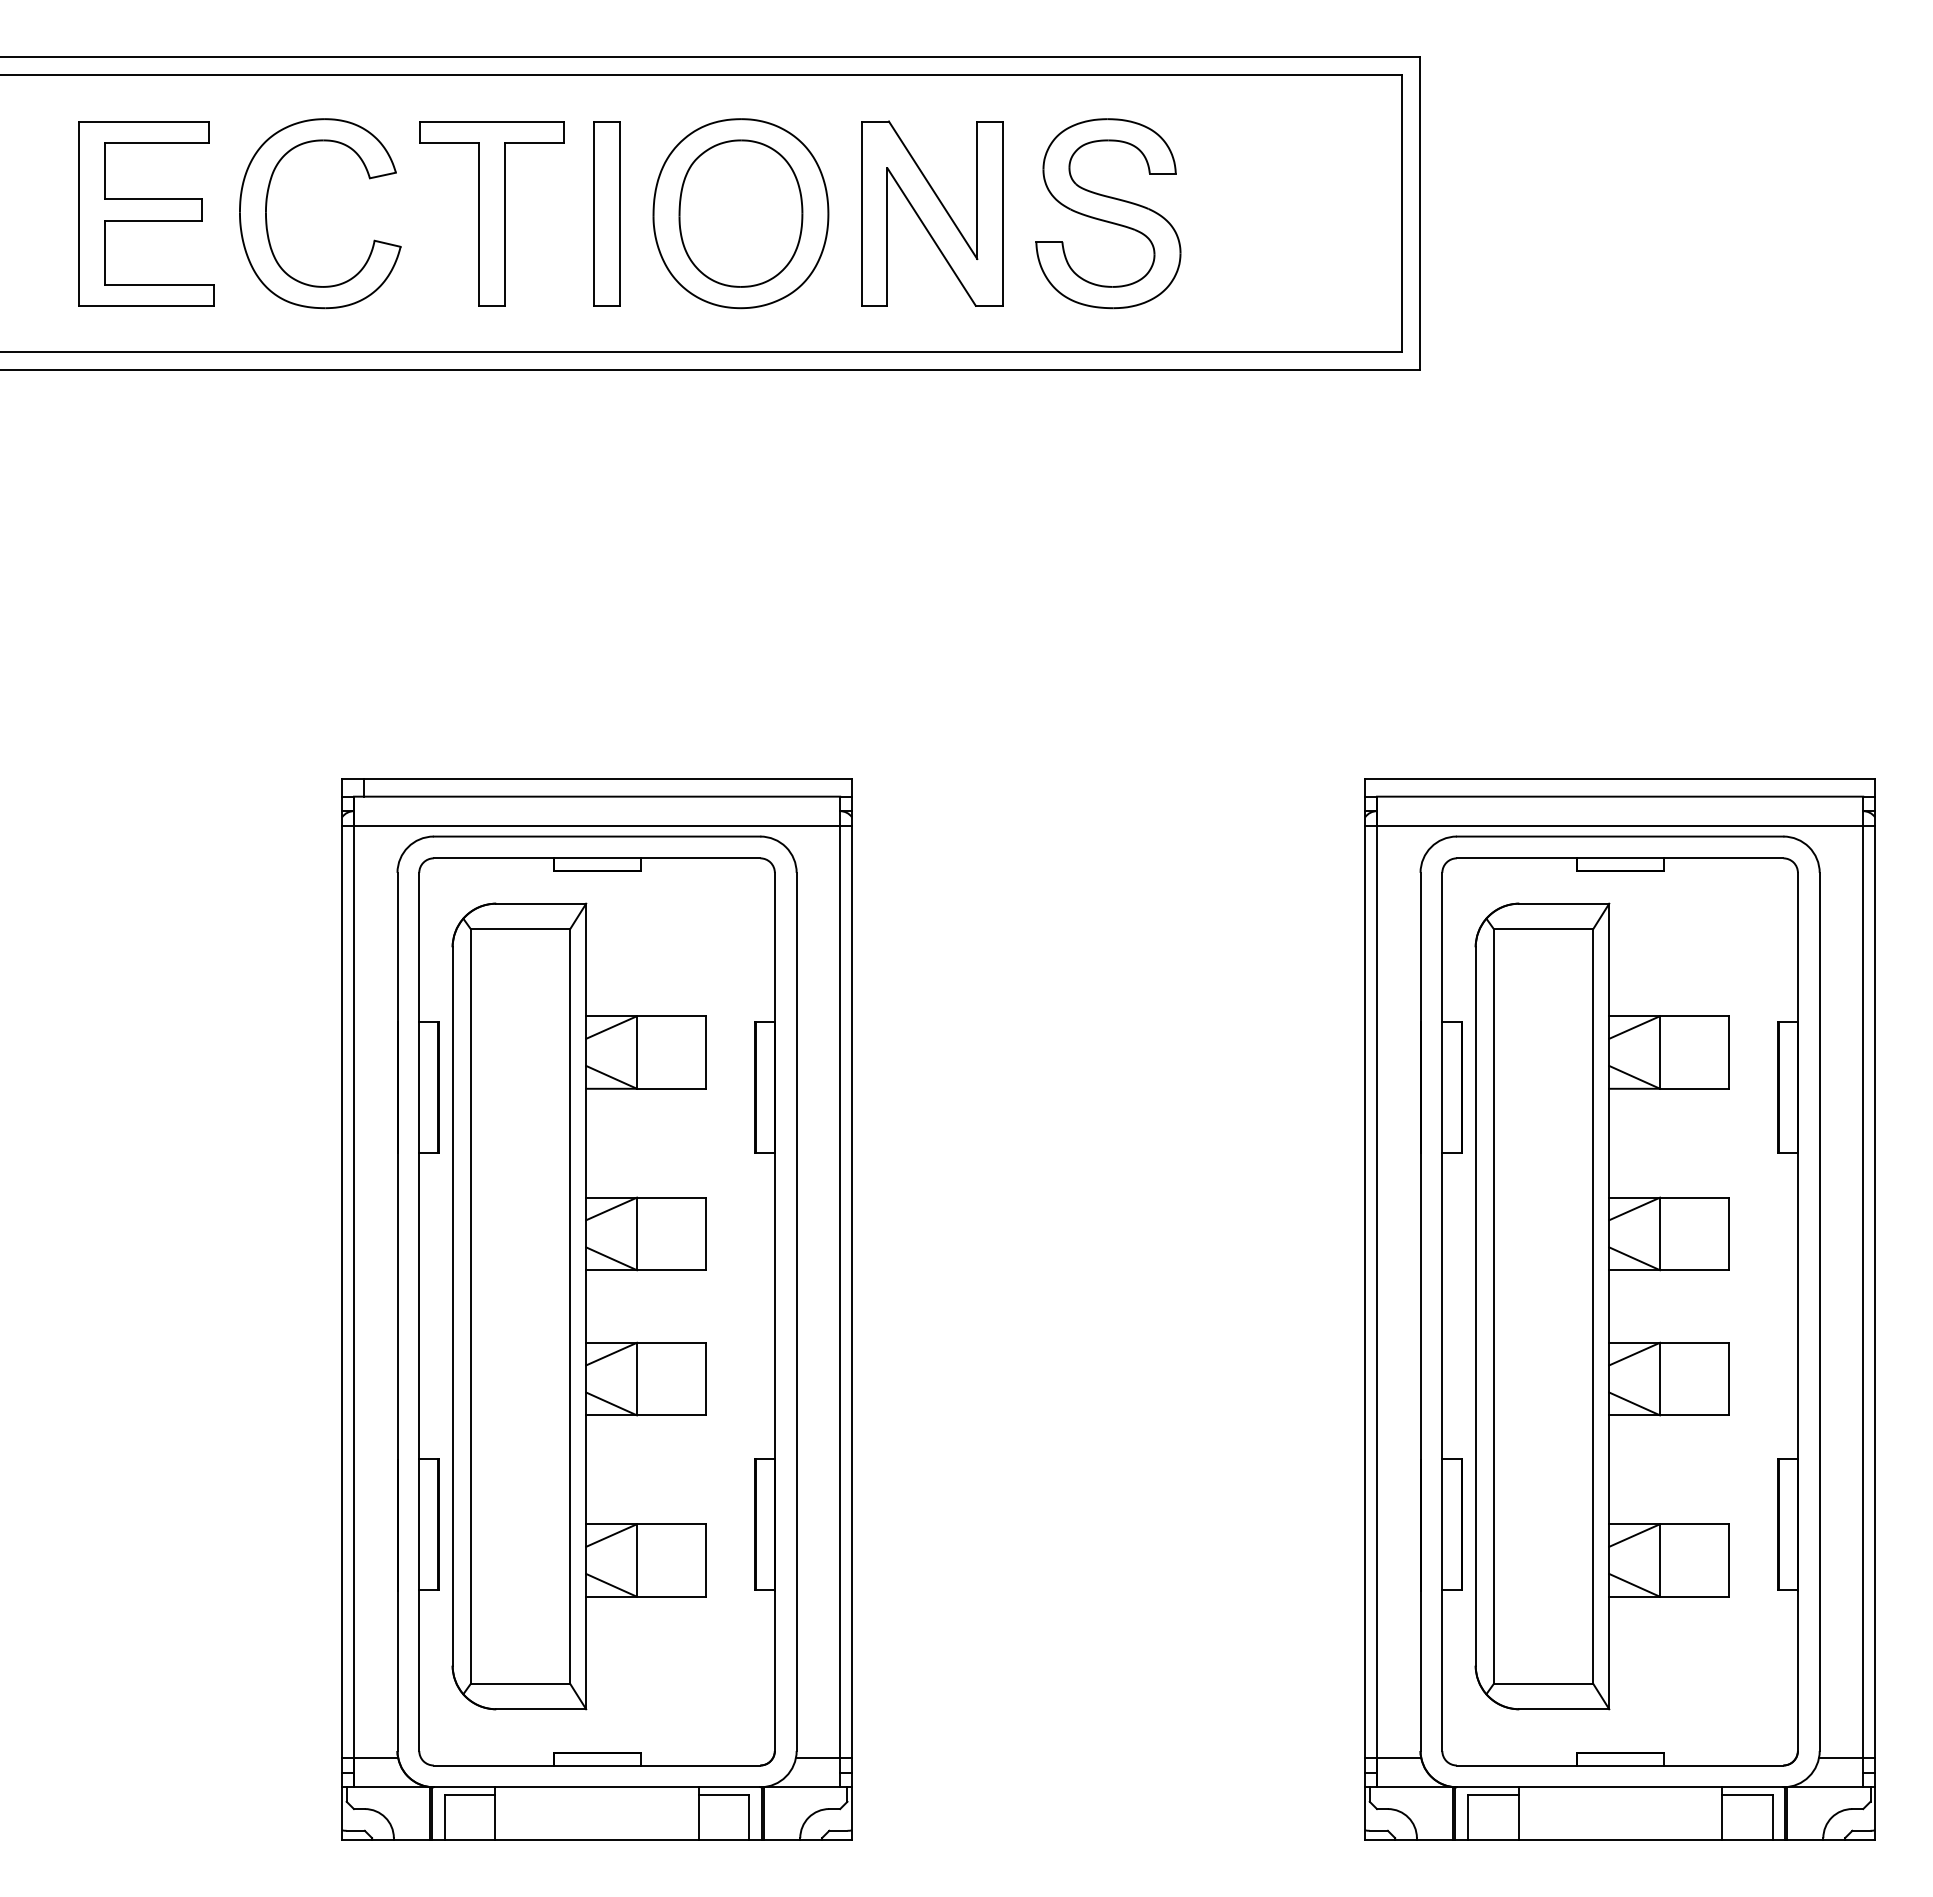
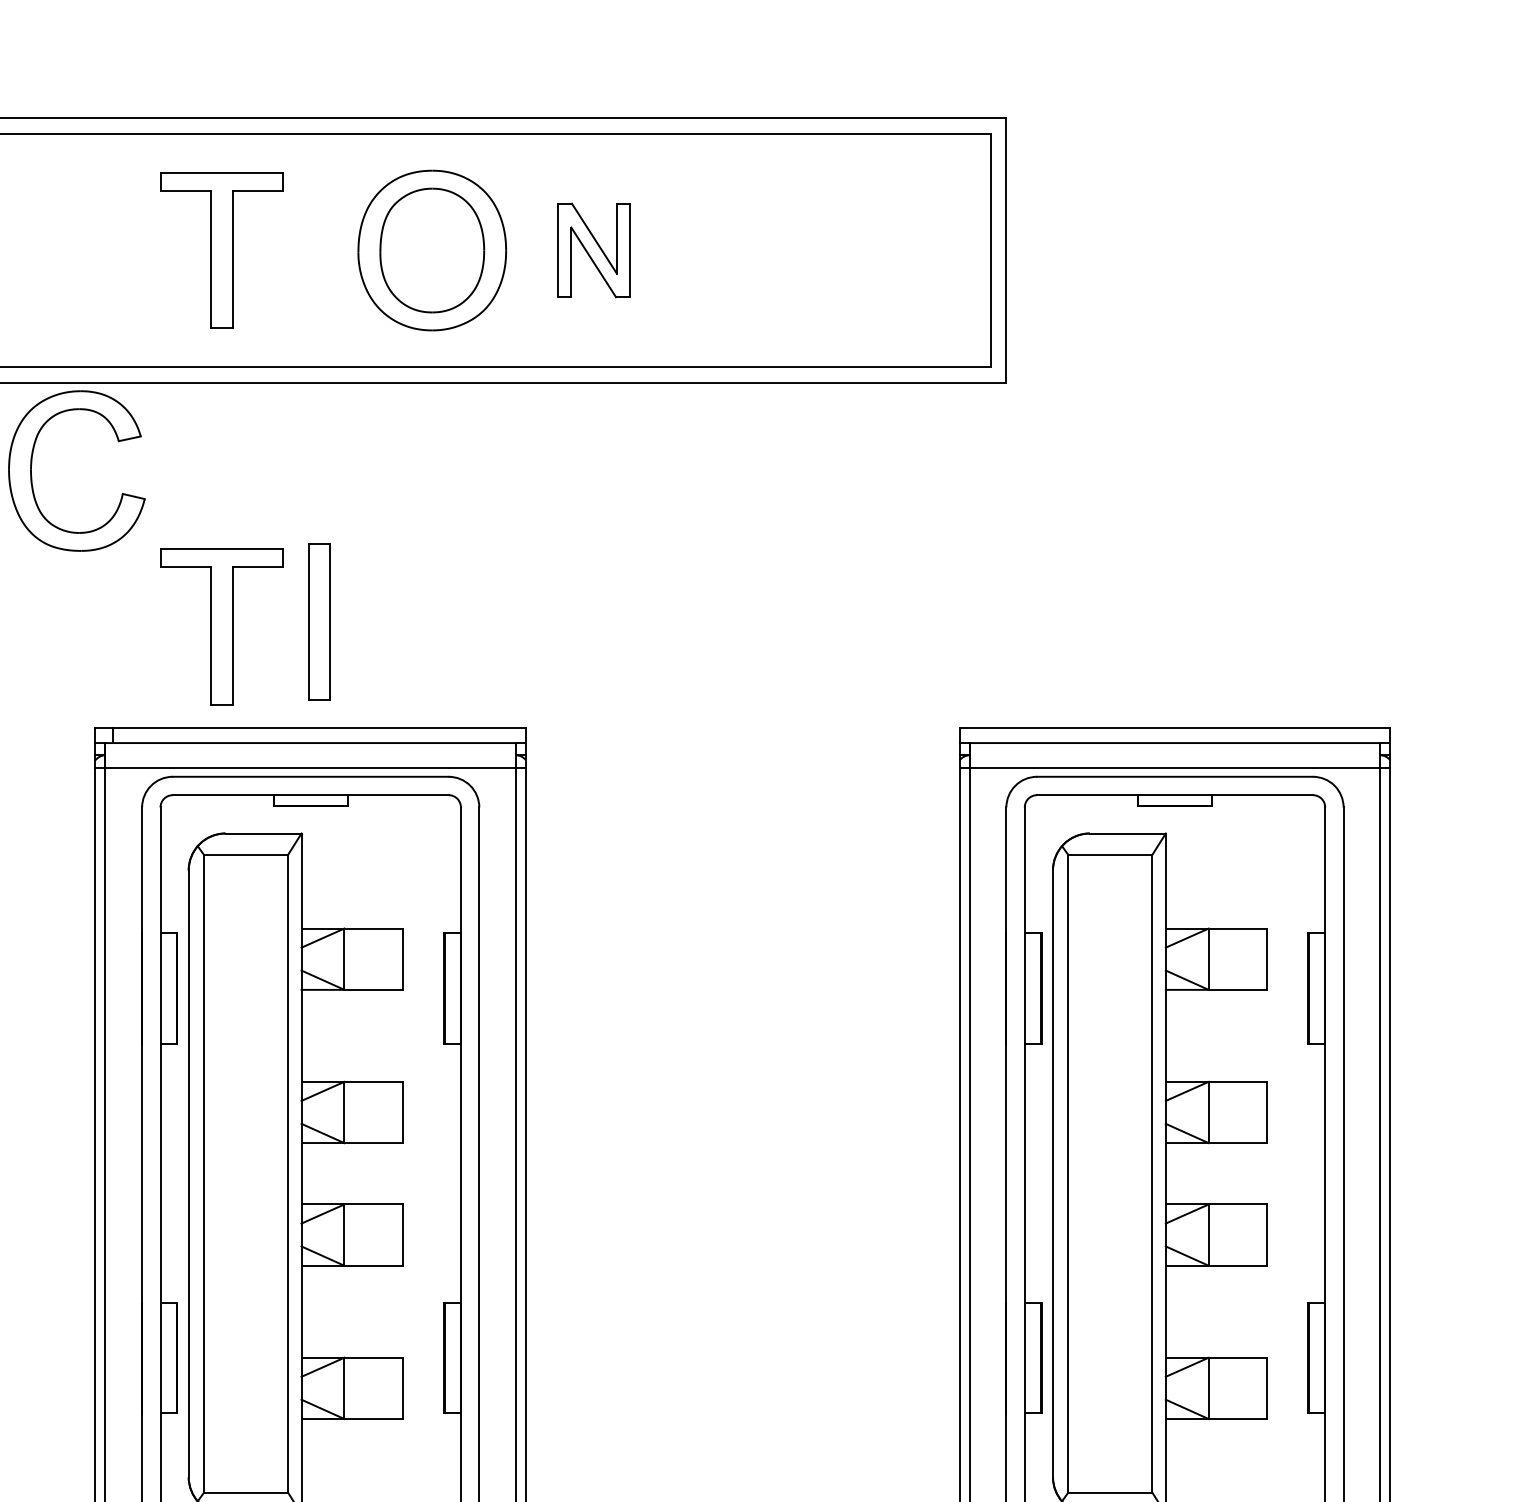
part: (606, 213) -> (318, 622), moved
part: (932, 213) -> (594, 250), size x0.6
part: (1108, 213) -> (742, 250), removed
part: (267, 220) -> (32, 476), moved
part: (491, 659) -> (221, 627), added

